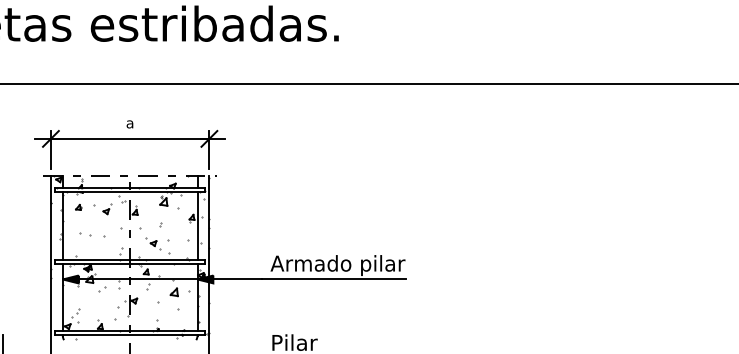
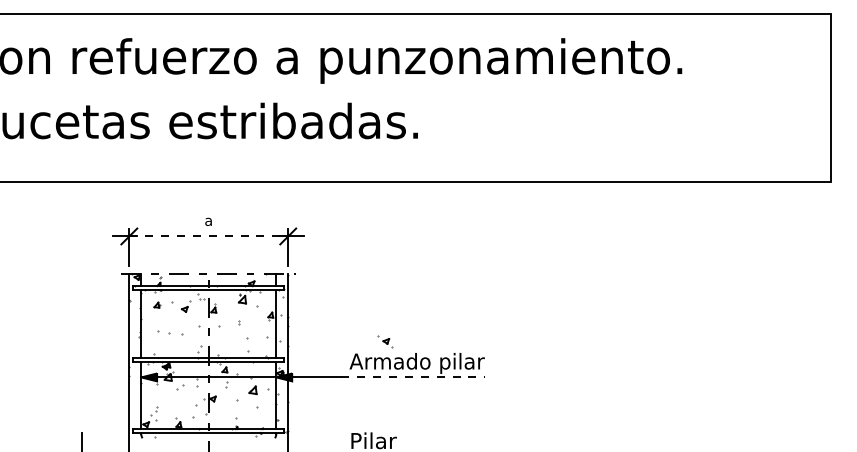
line: (130, 138) -> (209, 236), solid -> dashed
part: (152, 243) -> (385, 341), moved
line: (334, 279) -> (413, 377), solid -> dashed

